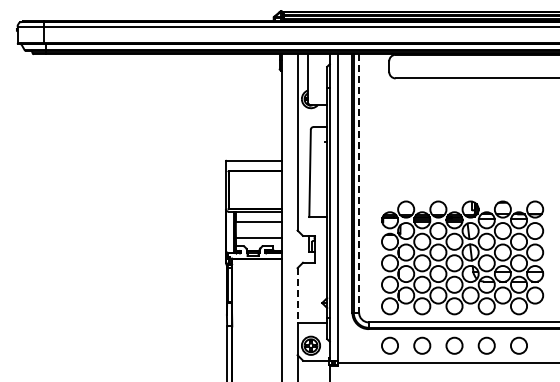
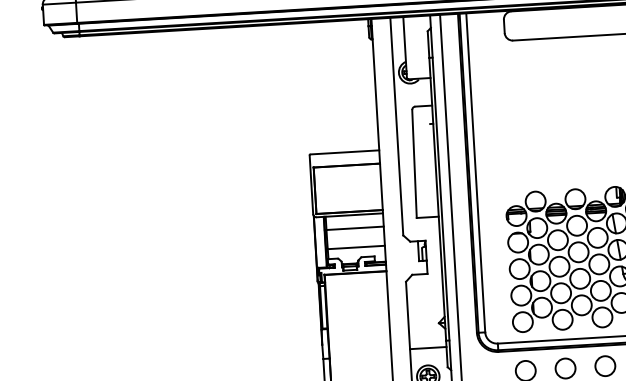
line: (359, 183) -> (476, 172), dashed -> solid
line: (297, 295) -> (407, 315), dashed -> solid

